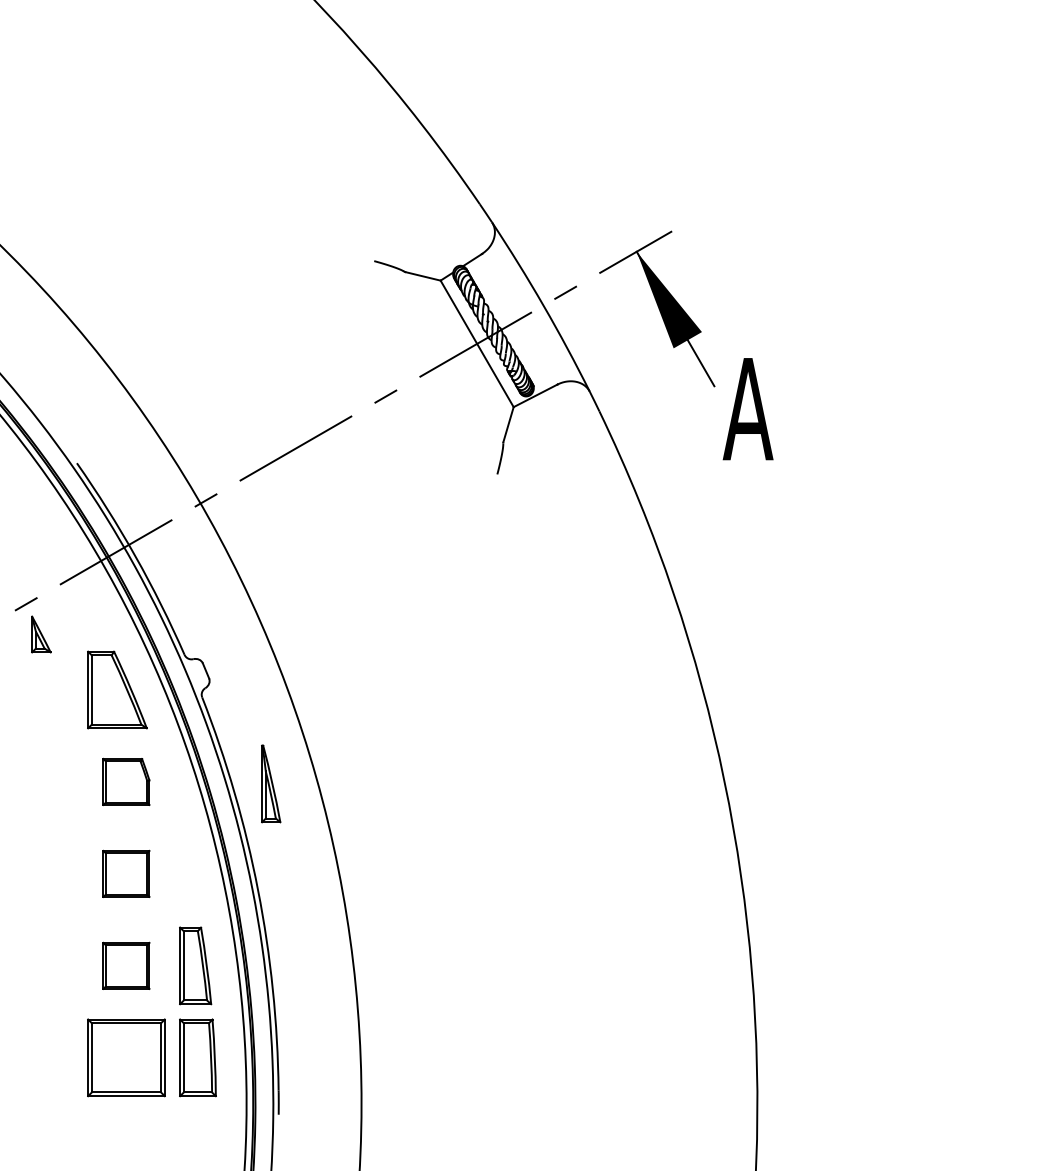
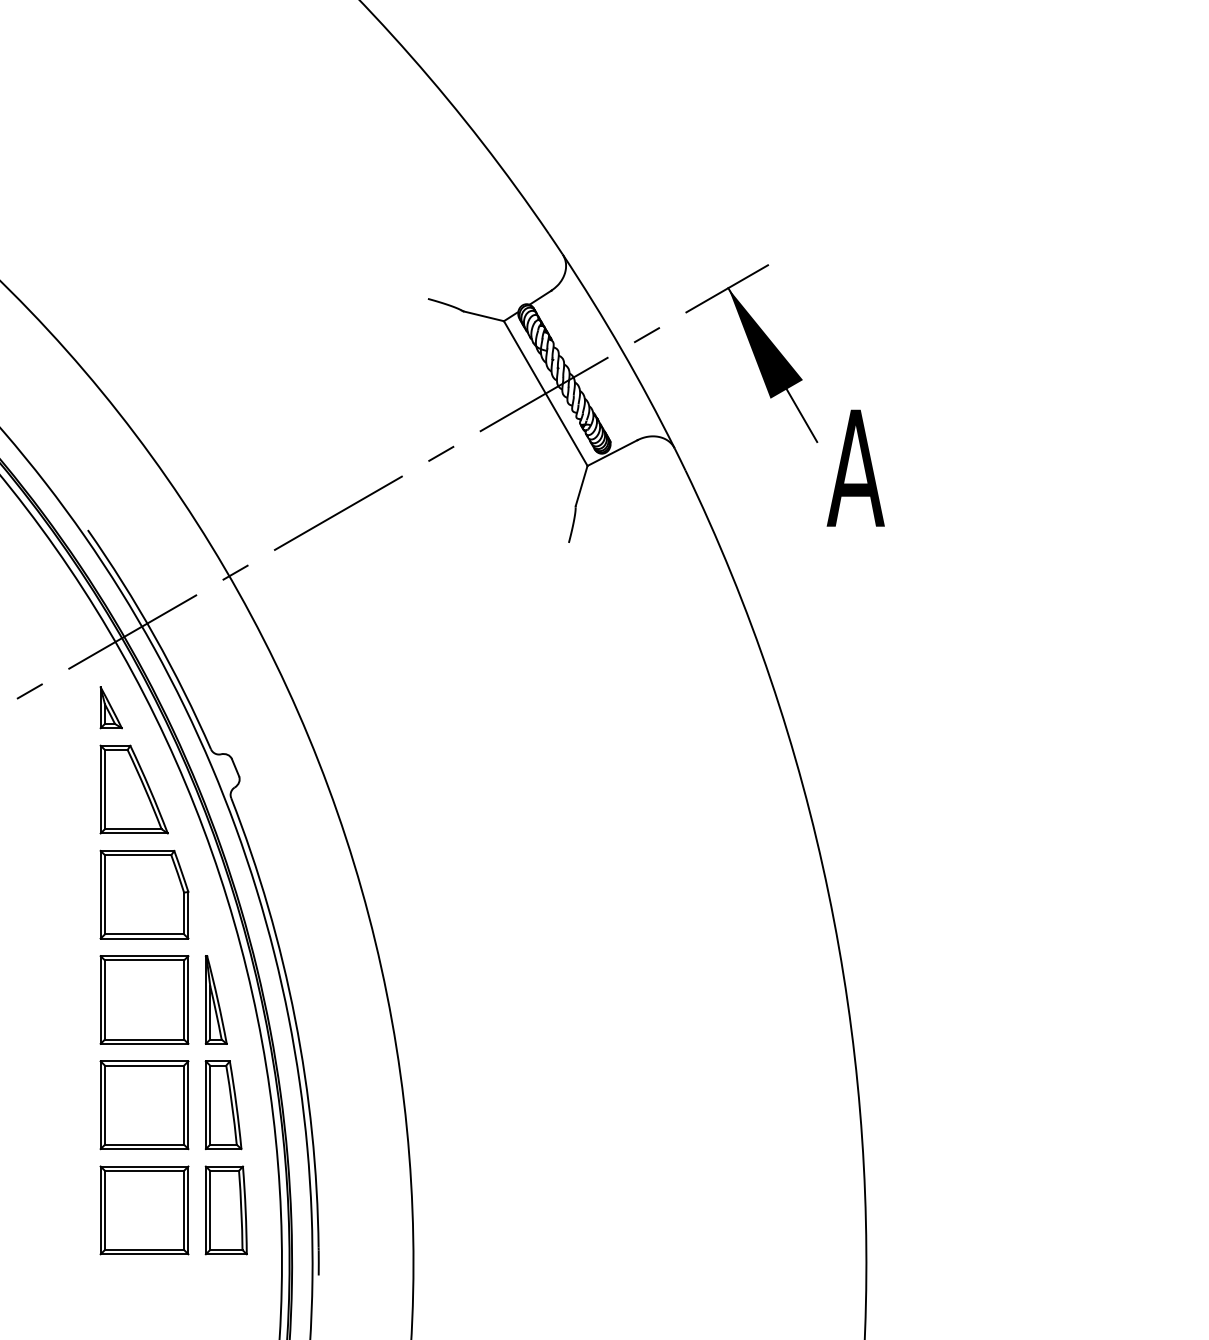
part: (41, 634) -> (111, 707), moved
part: (126, 781) -> (144, 894), size x1.67
part: (271, 783) -> (216, 999), moved
part: (126, 873) -> (144, 999), size x1.67
part: (126, 965) -> (144, 1104), size x1.67

